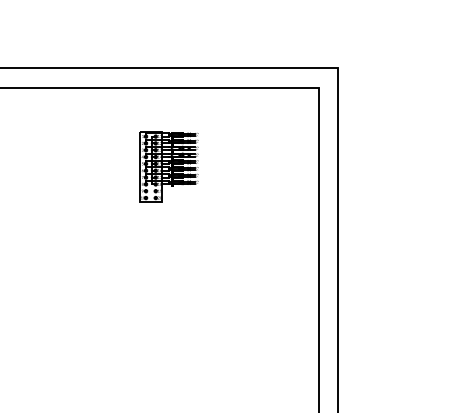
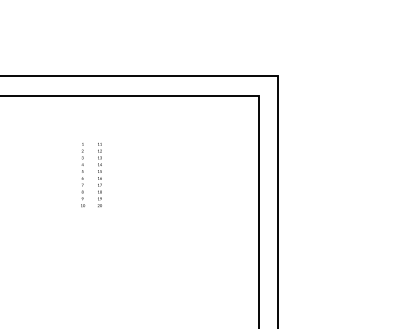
part: (168, 166) -> (108, 174), removed

